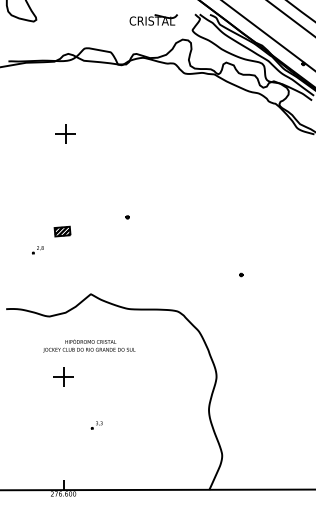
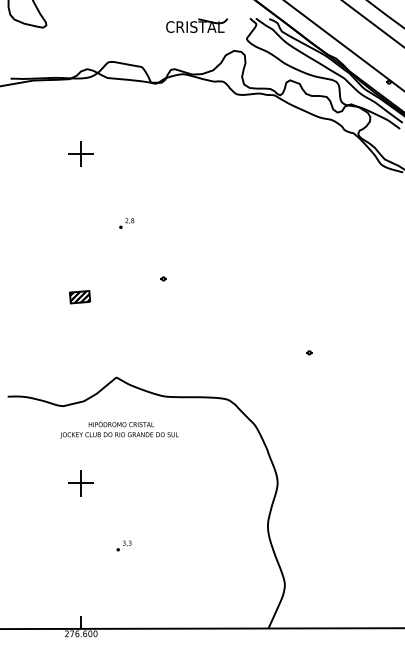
part: (65, 133) -> (81, 153), moved
part: (37, 250) -> (126, 223), moved
text: (89, 345) -> (119, 429), moved

